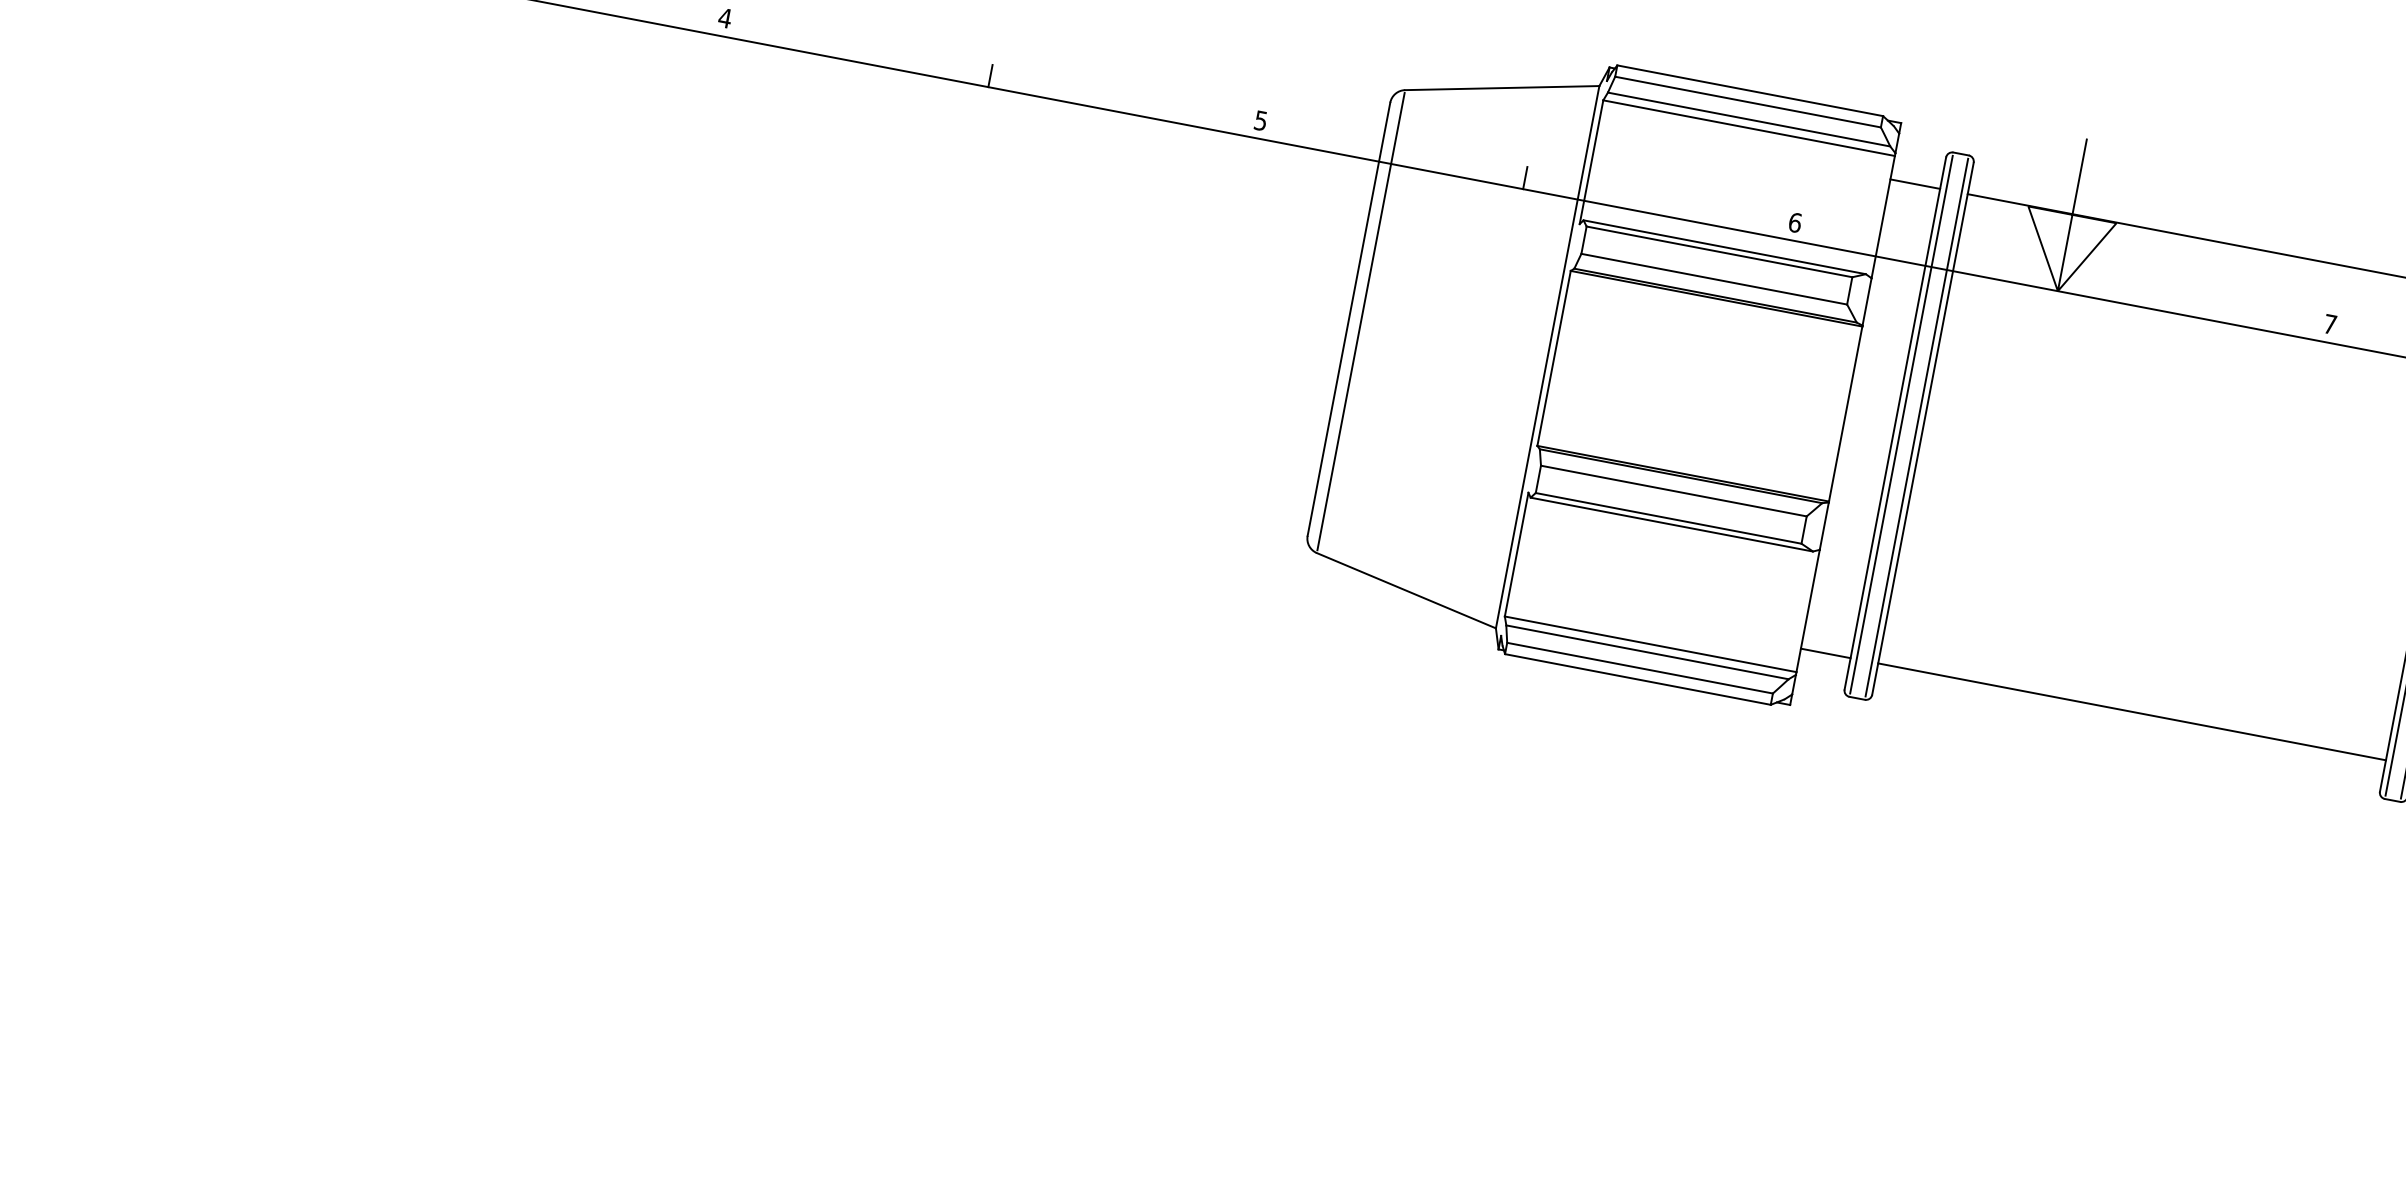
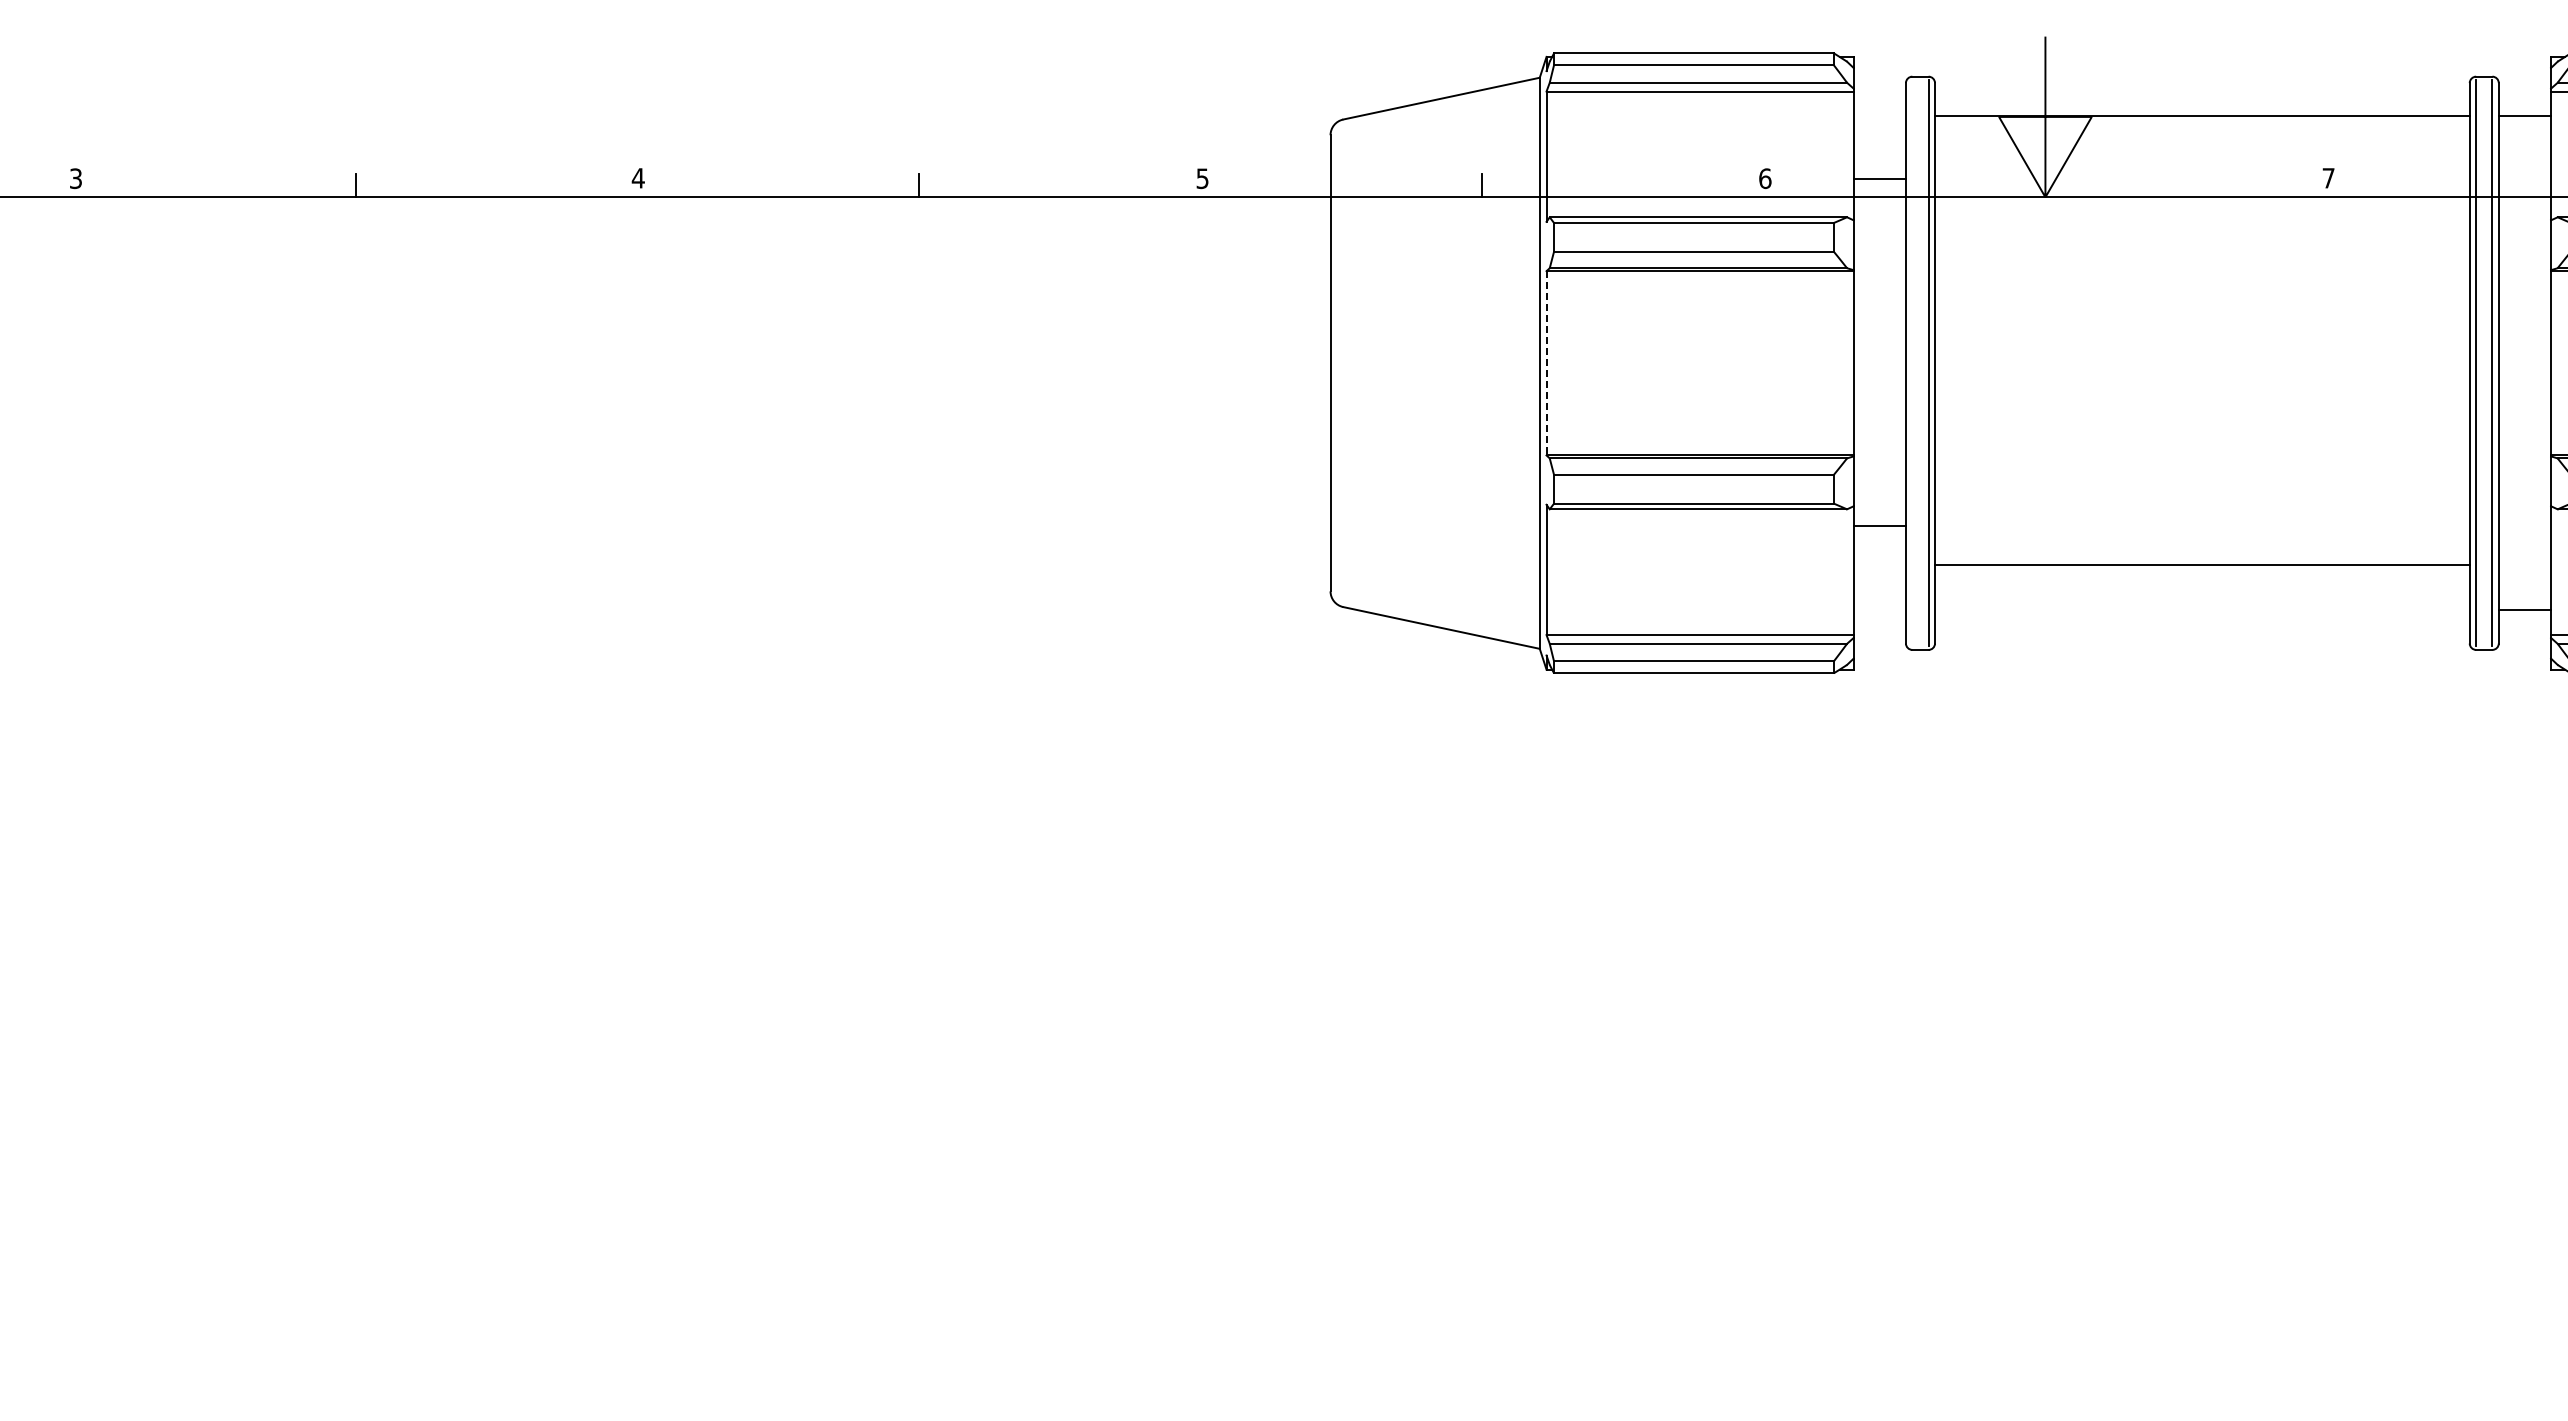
line: (1914, 184) -> (1879, 179), moved
line: (1361, 321) -> (1343, 363), removed
line: (1554, 358) -> (1546, 363), solid -> dashed
line: (1901, 424) -> (1912, 363), removed
line: (1825, 653) -> (1879, 526), moved
line: (2132, 711) -> (2202, 565), moved

